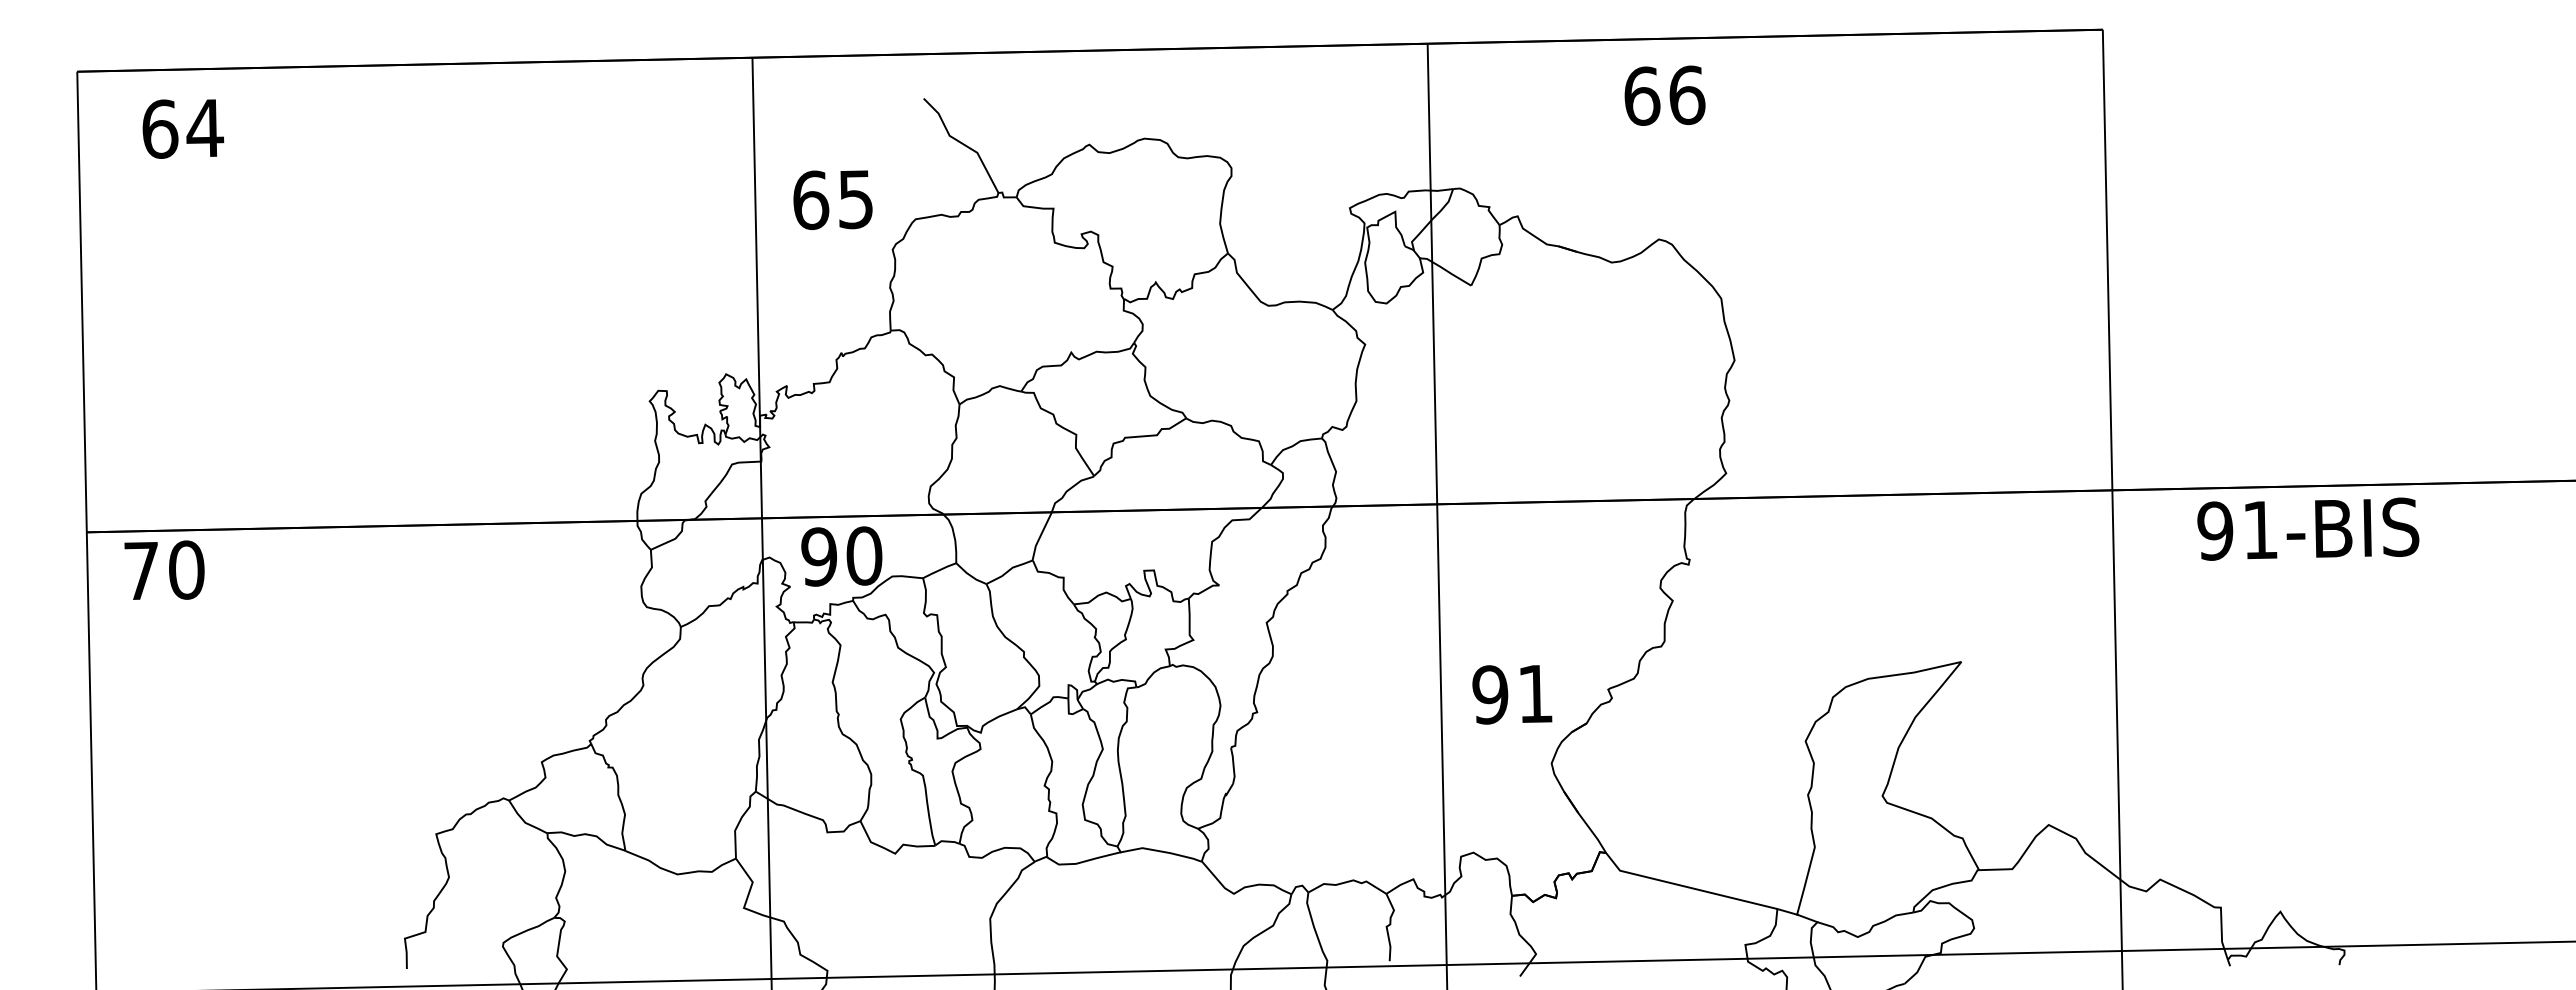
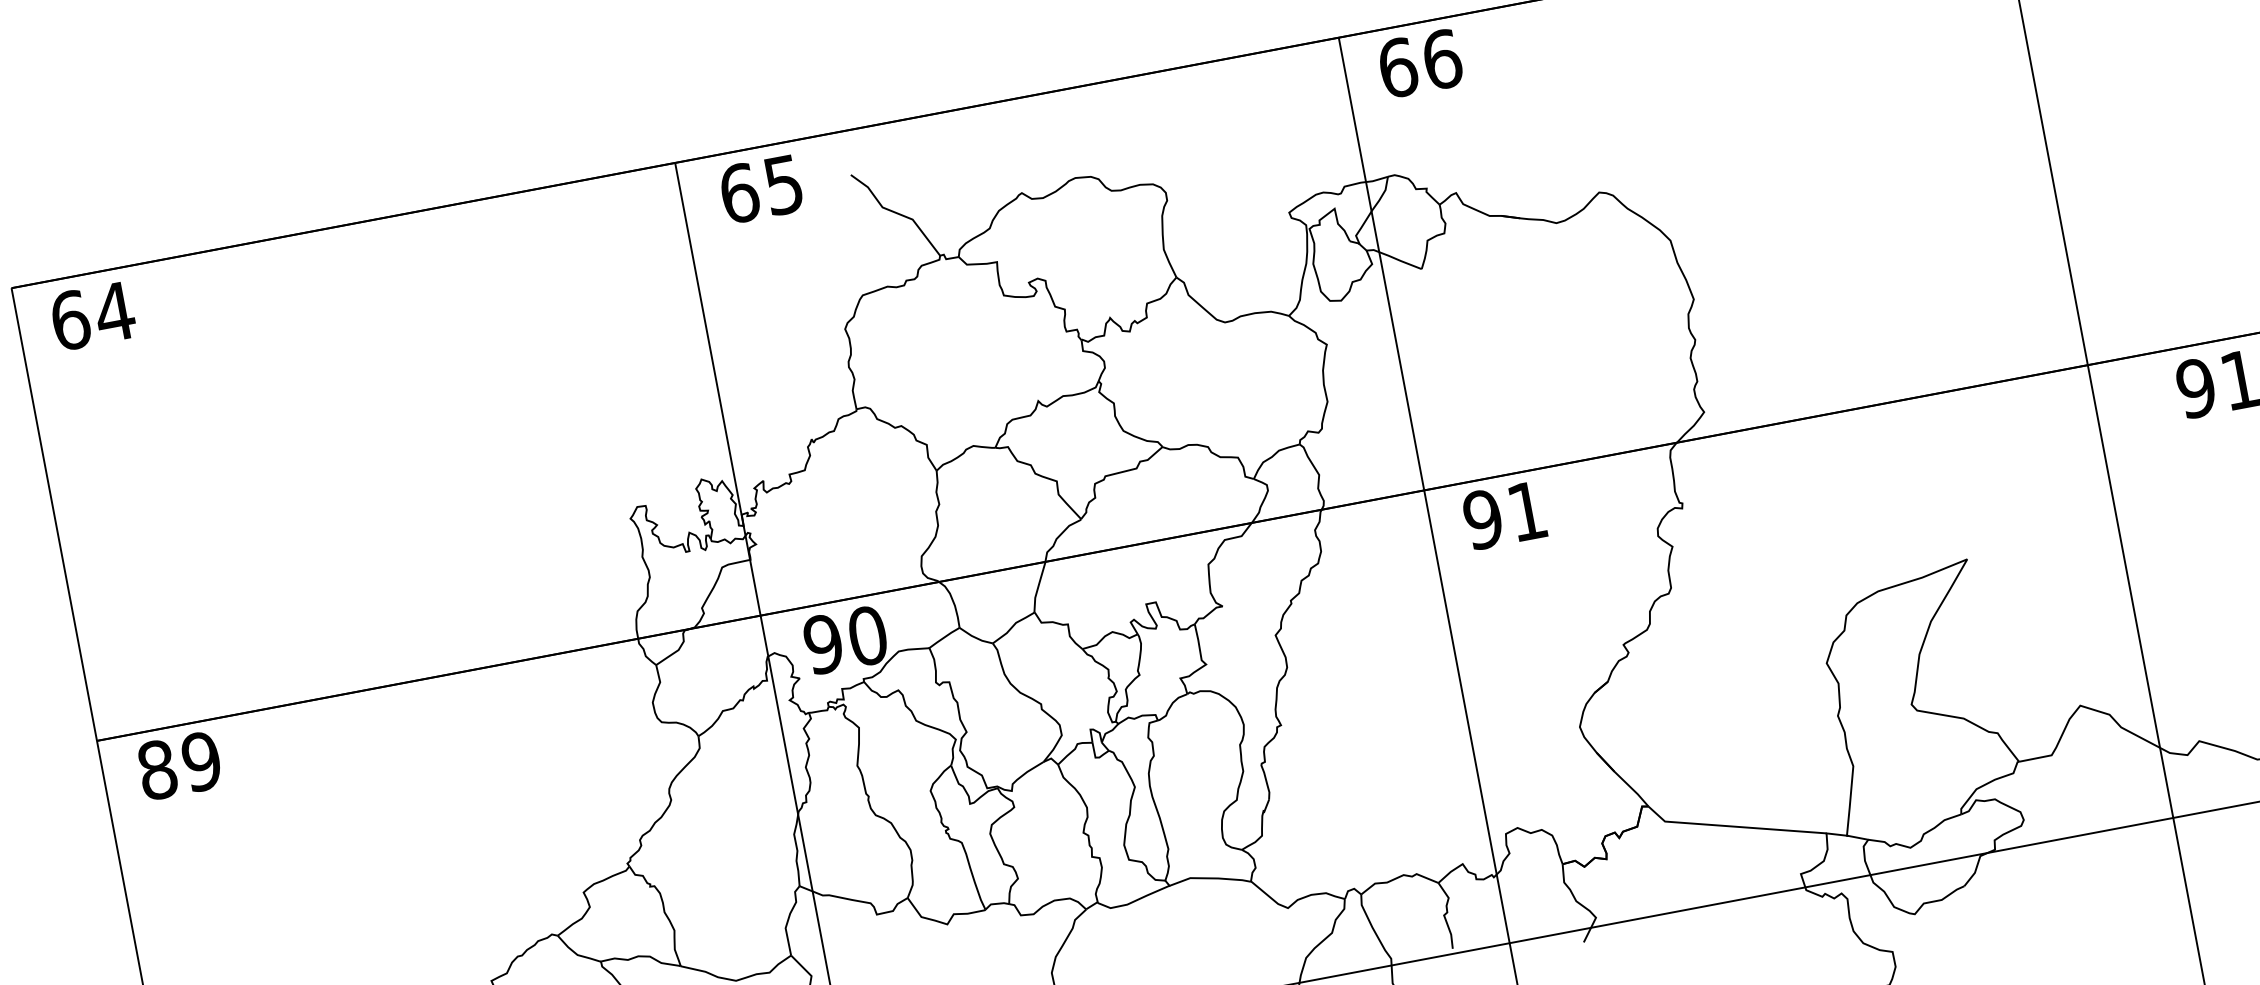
text: (1664, 95) -> (1420, 63), moved
text: (183, 128) -> (93, 315), moved
text: (832, 200) -> (760, 189), moved
text: (164, 570) -> (179, 765), 70 -> 89
text: (1512, 694) -> (1504, 515), moved

